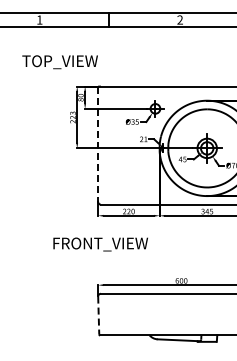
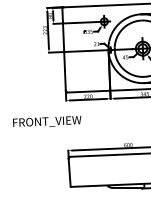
line: (98, 144) -> (64, 49), dashed -> solid
text: (100, 244) -> (47, 122), moved
line: (98, 316) -> (69, 173), dashed -> solid

